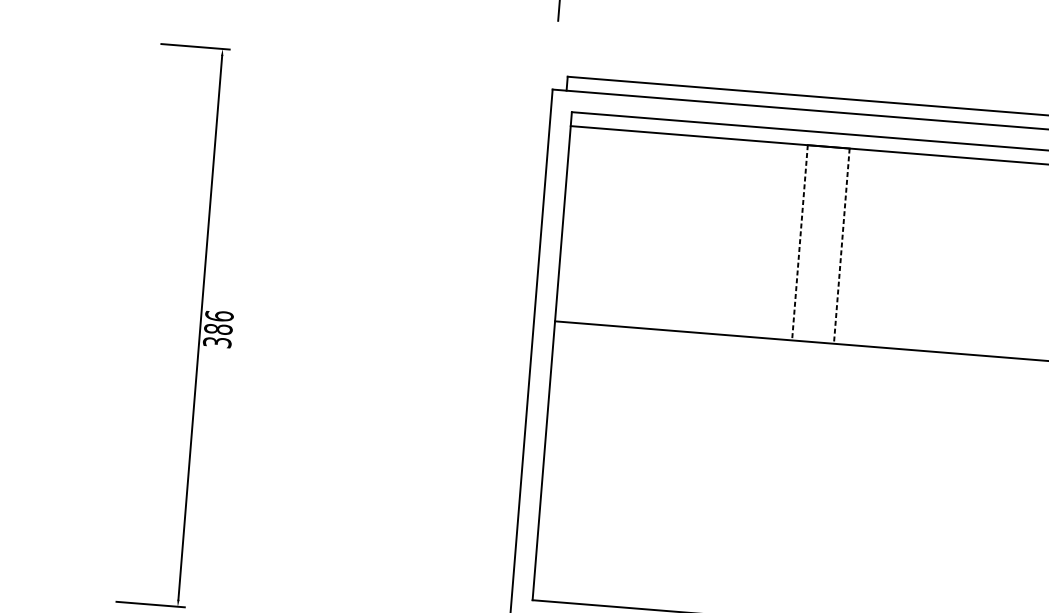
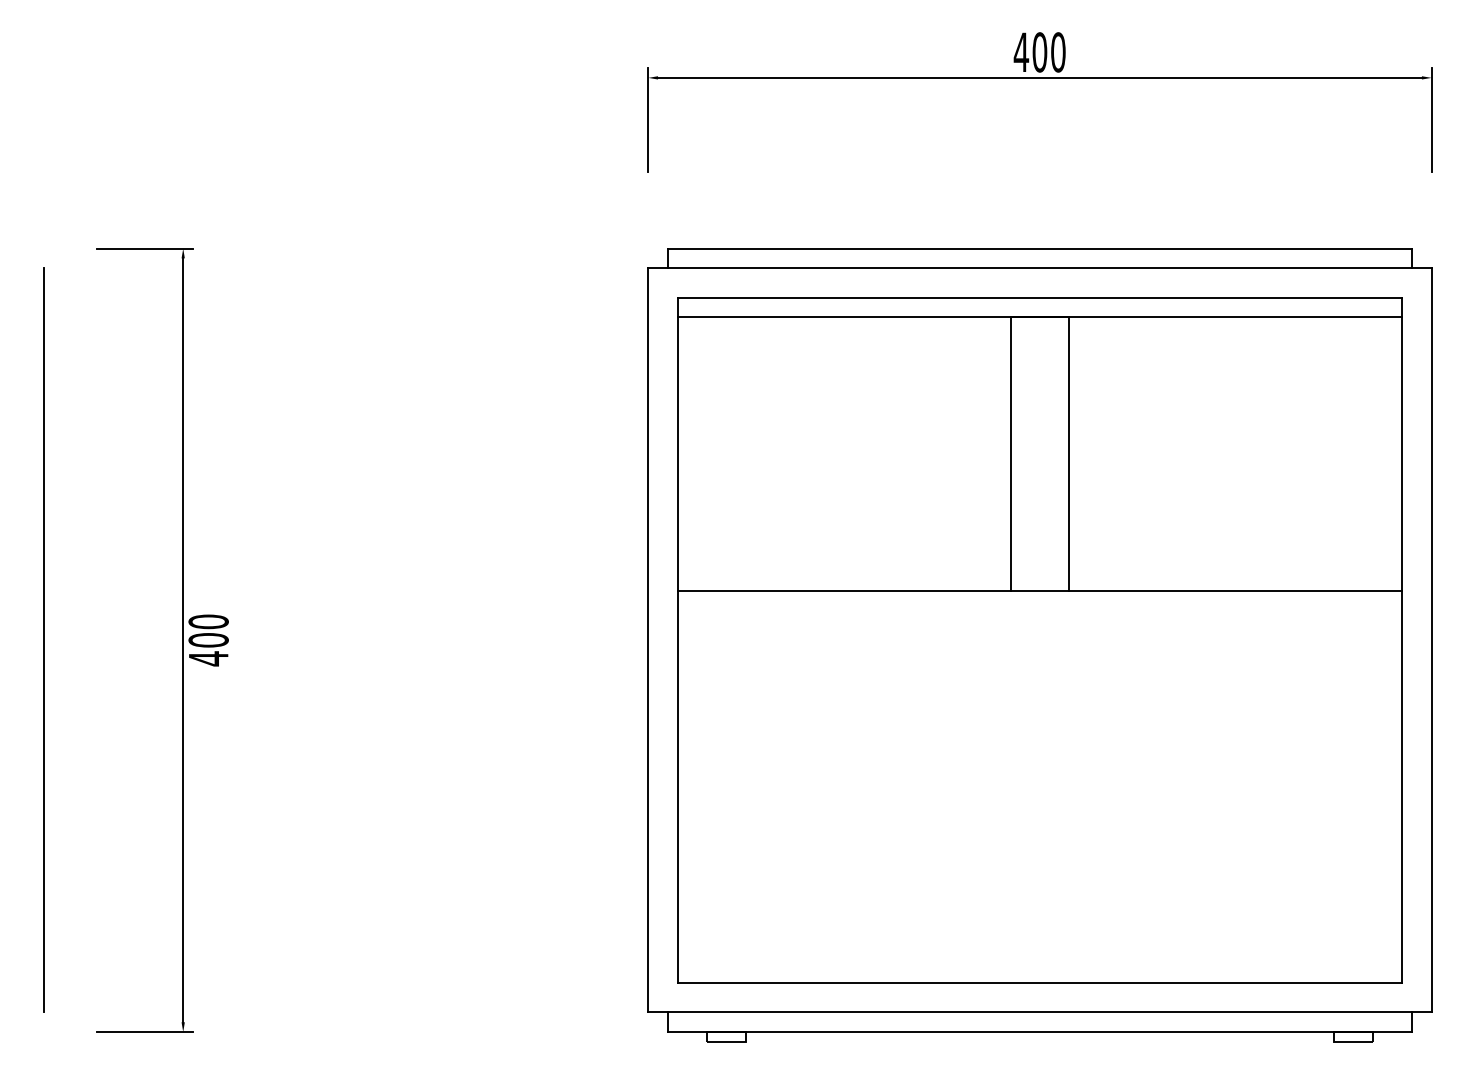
line: (799, 242) -> (1010, 454), dashed -> solid
line: (841, 246) -> (1069, 454), dashed -> solid
line: (101, 320) -> (44, 640), added
text: (218, 329) -> (208, 640), 386 -> 400

